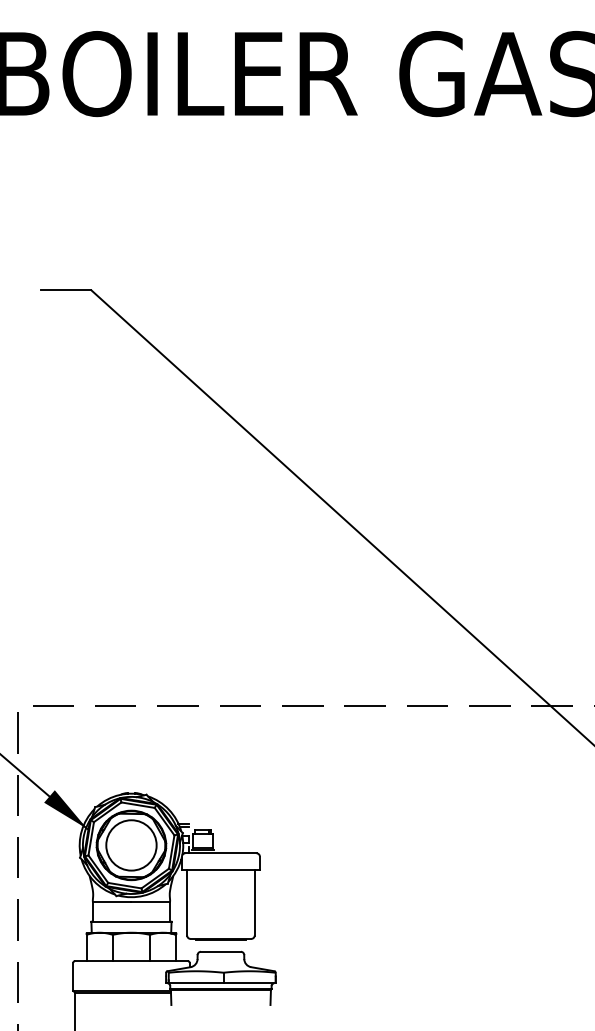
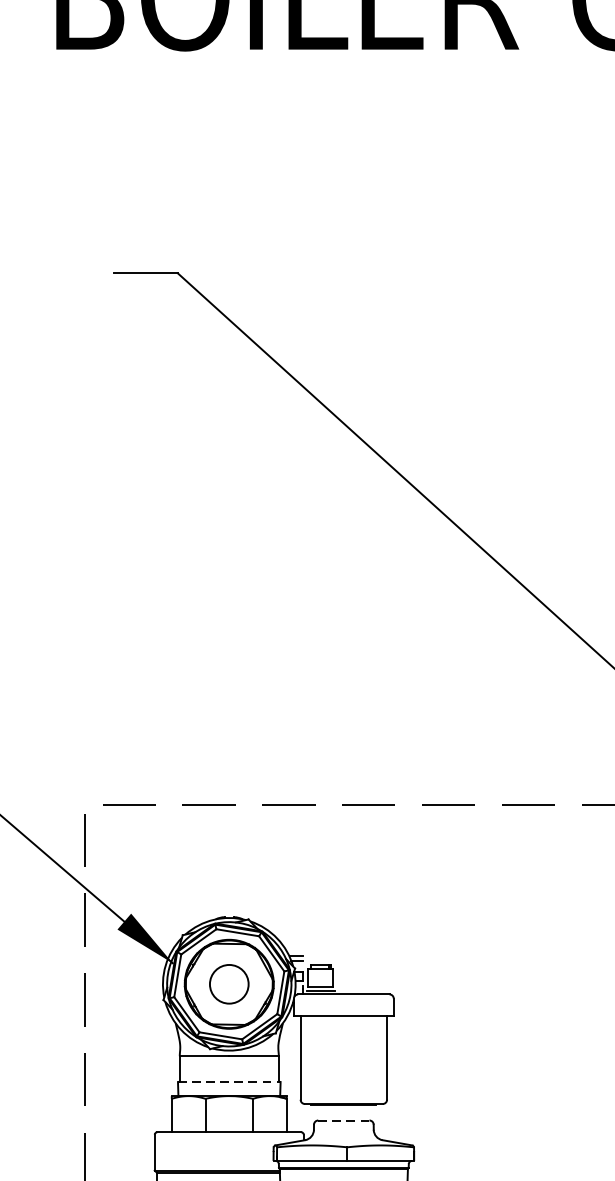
circle: (131, 845) -> (229, 984), size x0.6
line: (131, 921) -> (229, 1081), solid -> dashed
line: (220, 951) -> (343, 1120), solid -> dashed

